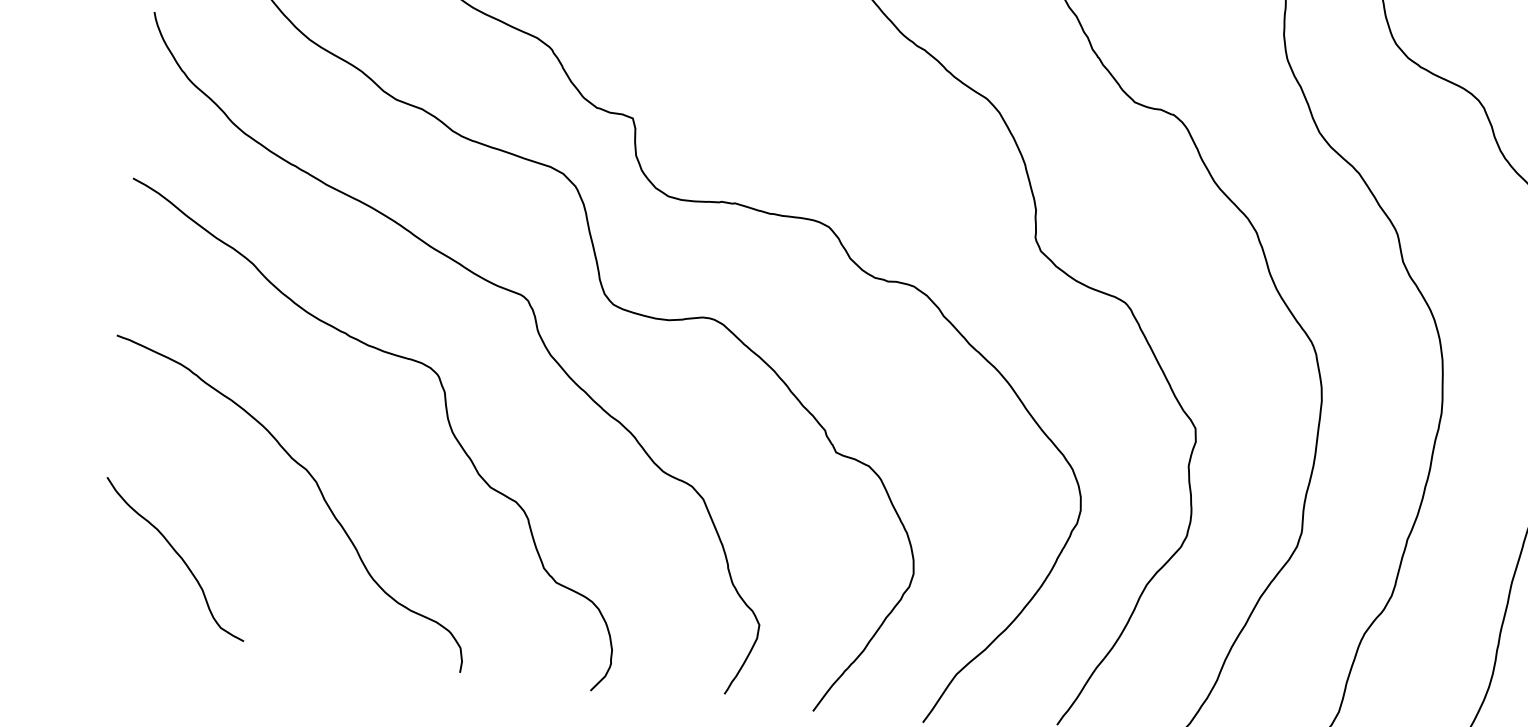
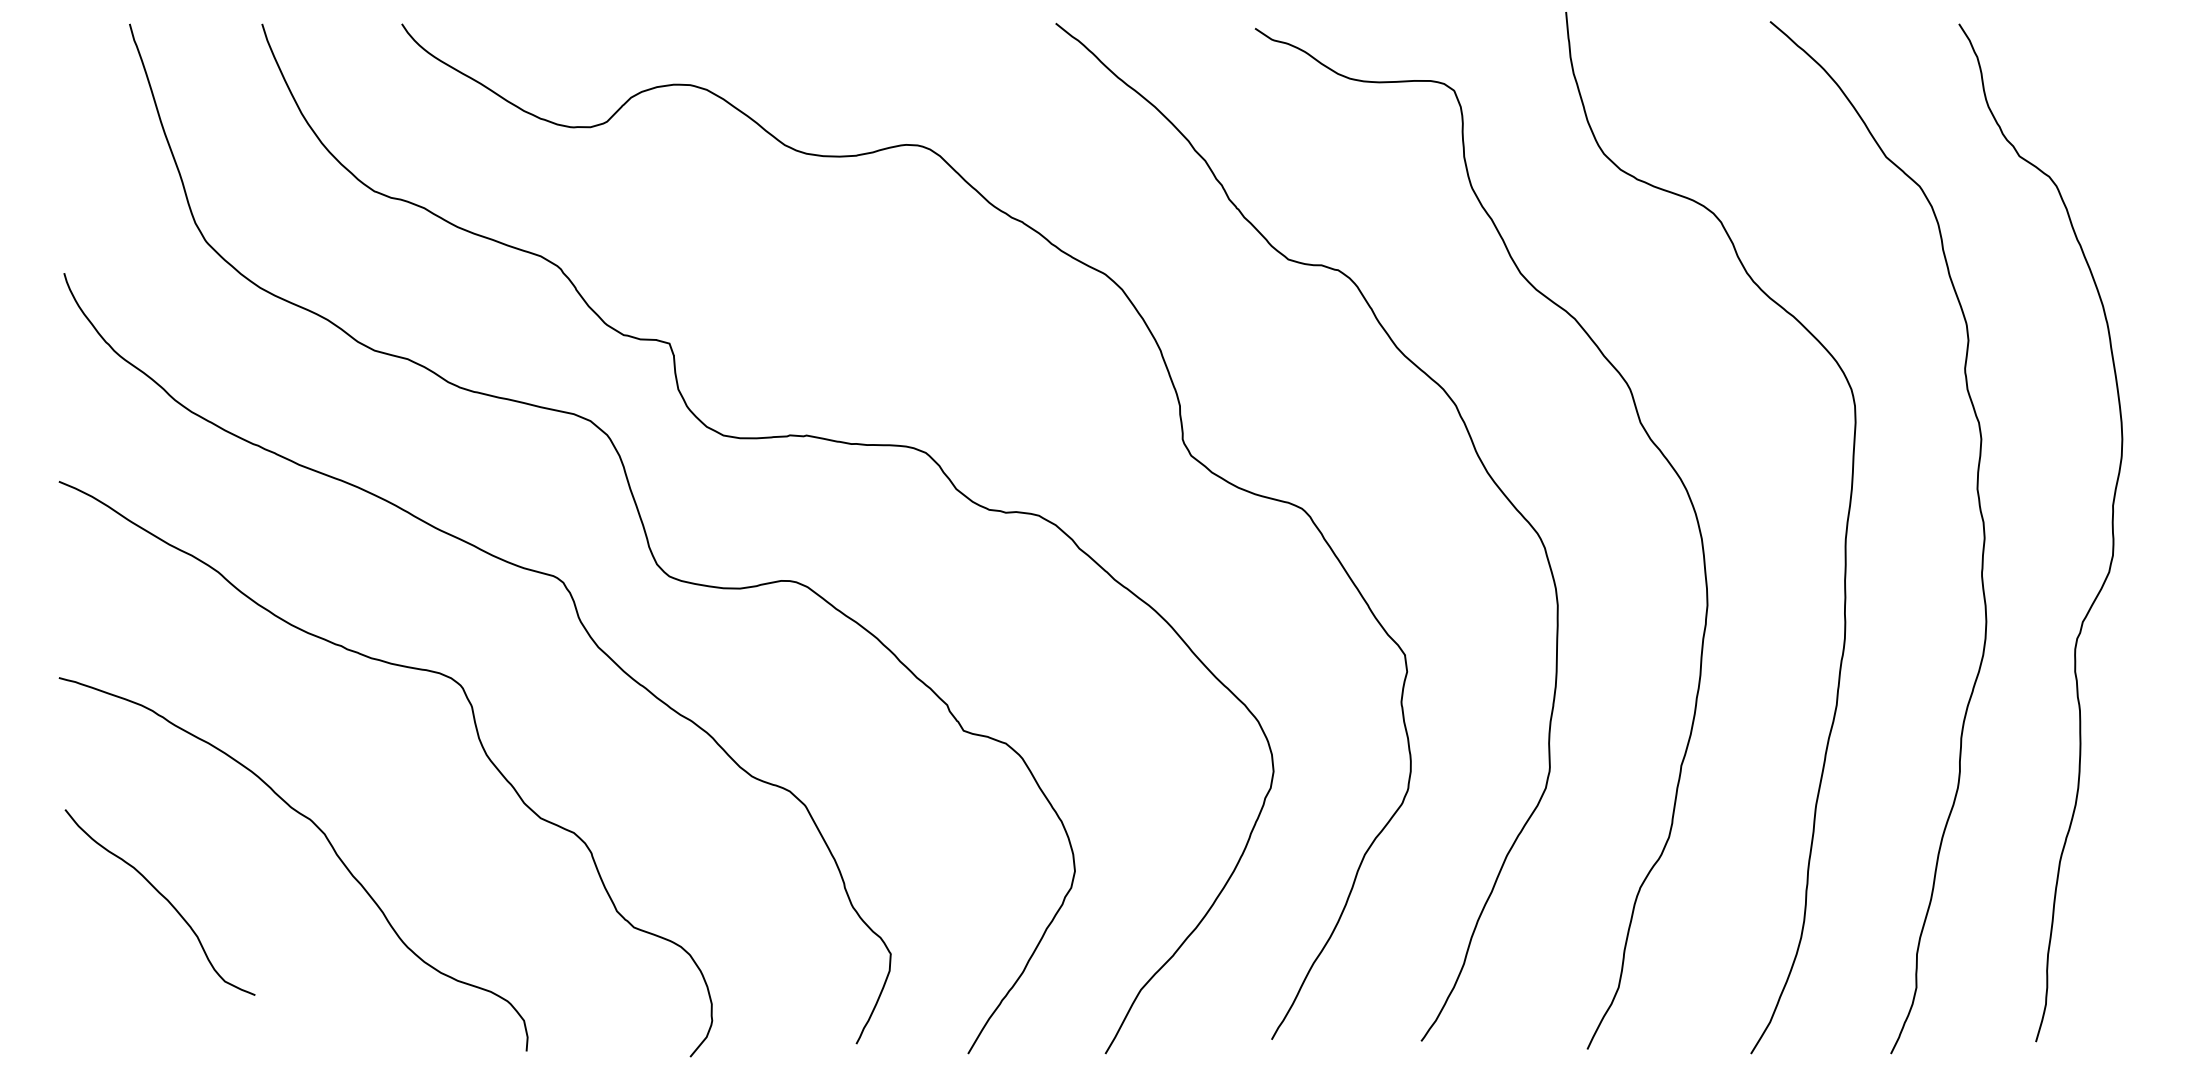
curve: (178, 555) -> (163, 897), moved

